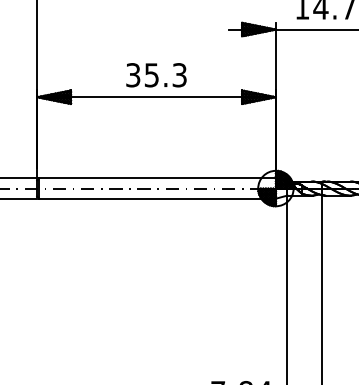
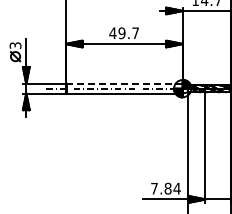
text: (154, 75) -> (123, 33), 35.3 -> 49.7
line: (156, 177) -> (124, 83), solid -> dashed

